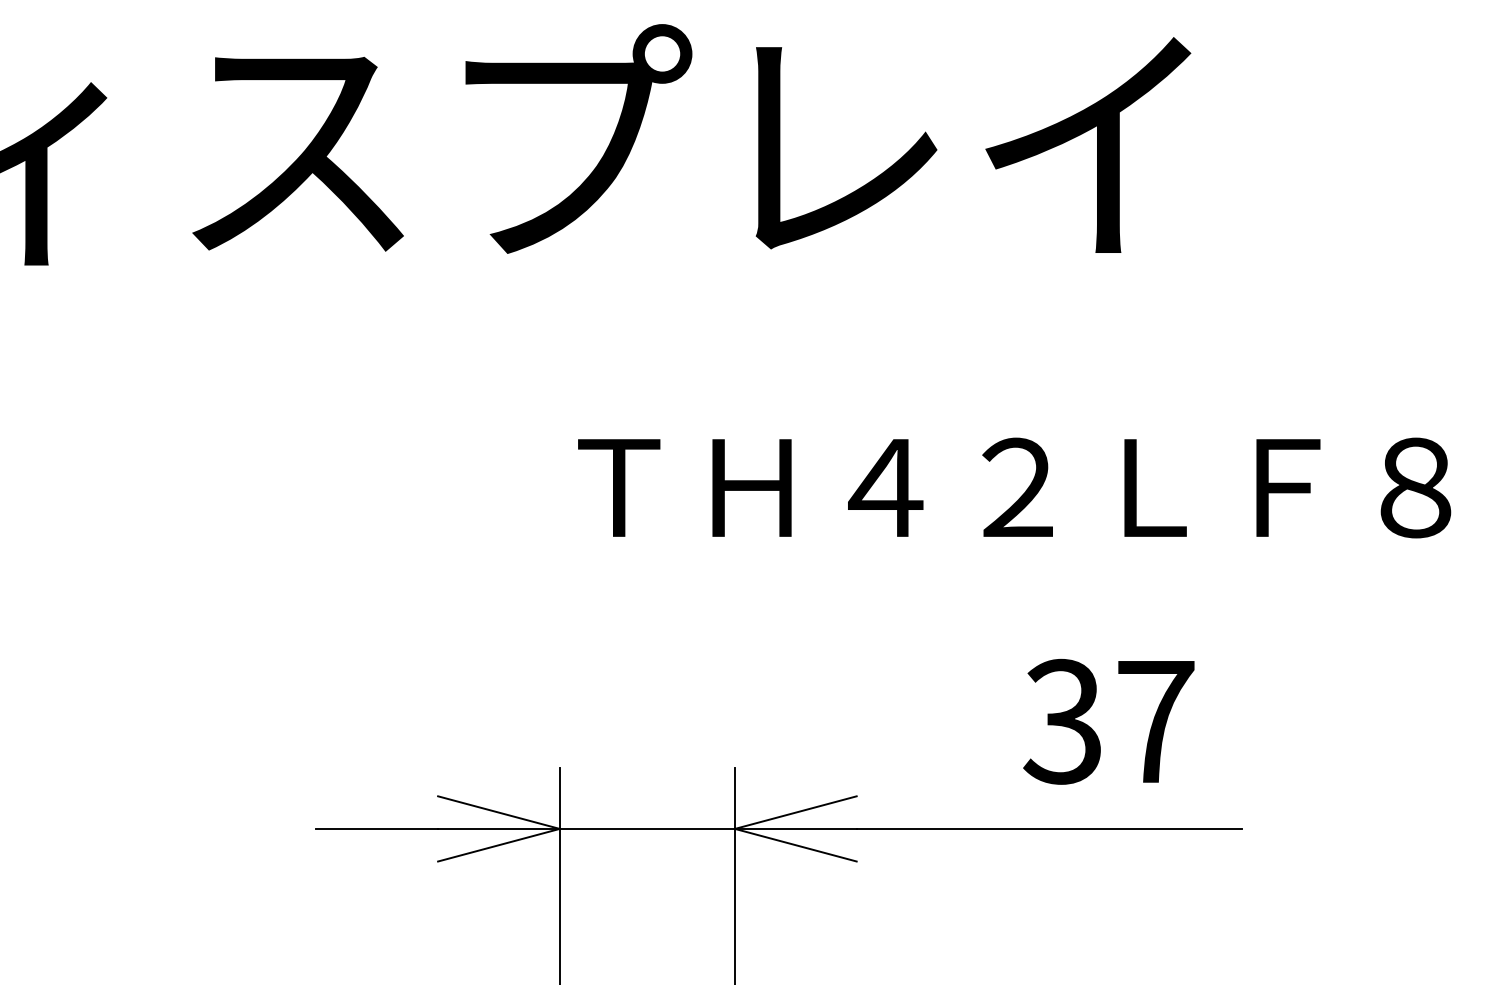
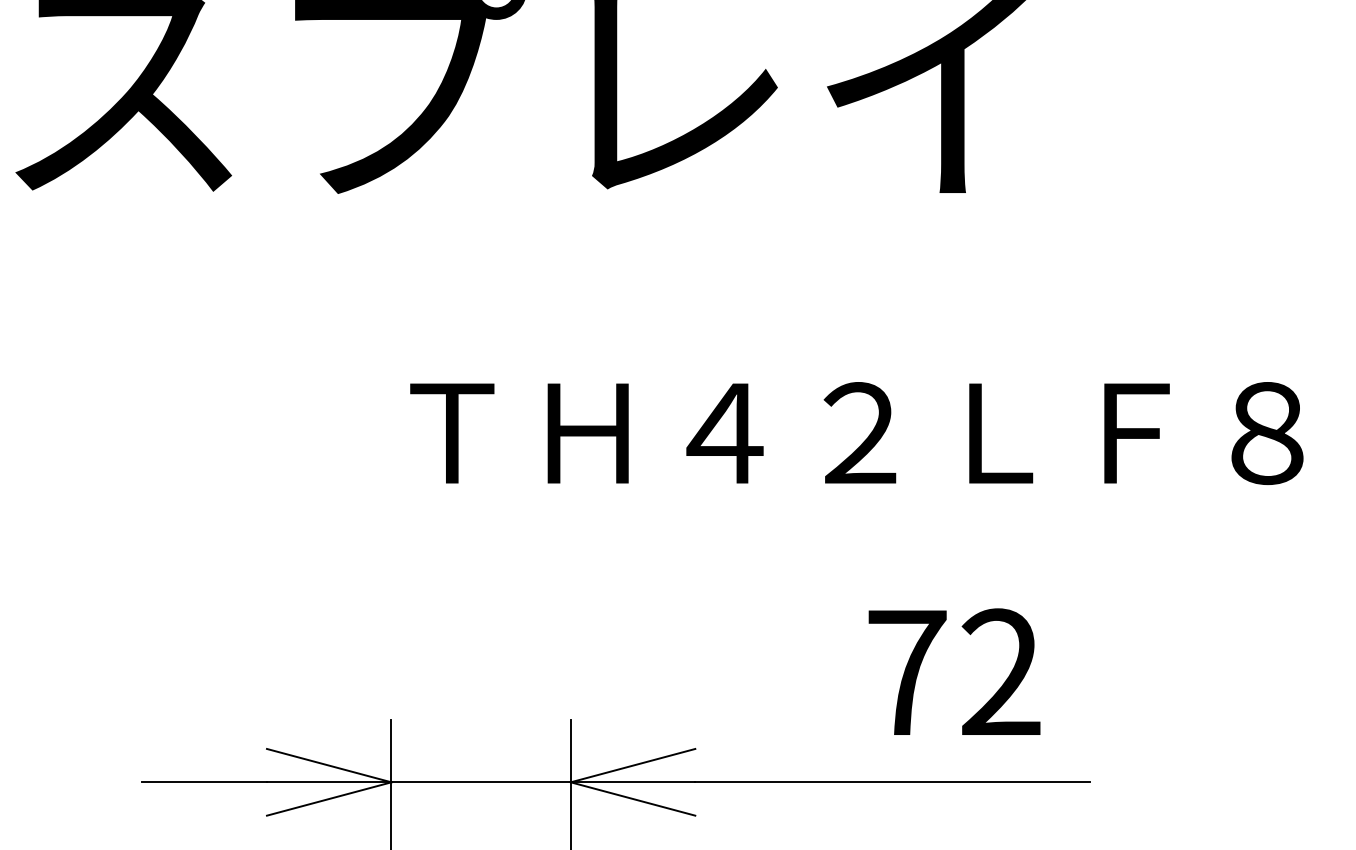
text: (1108, 721) -> (952, 672), 37 -> 72

